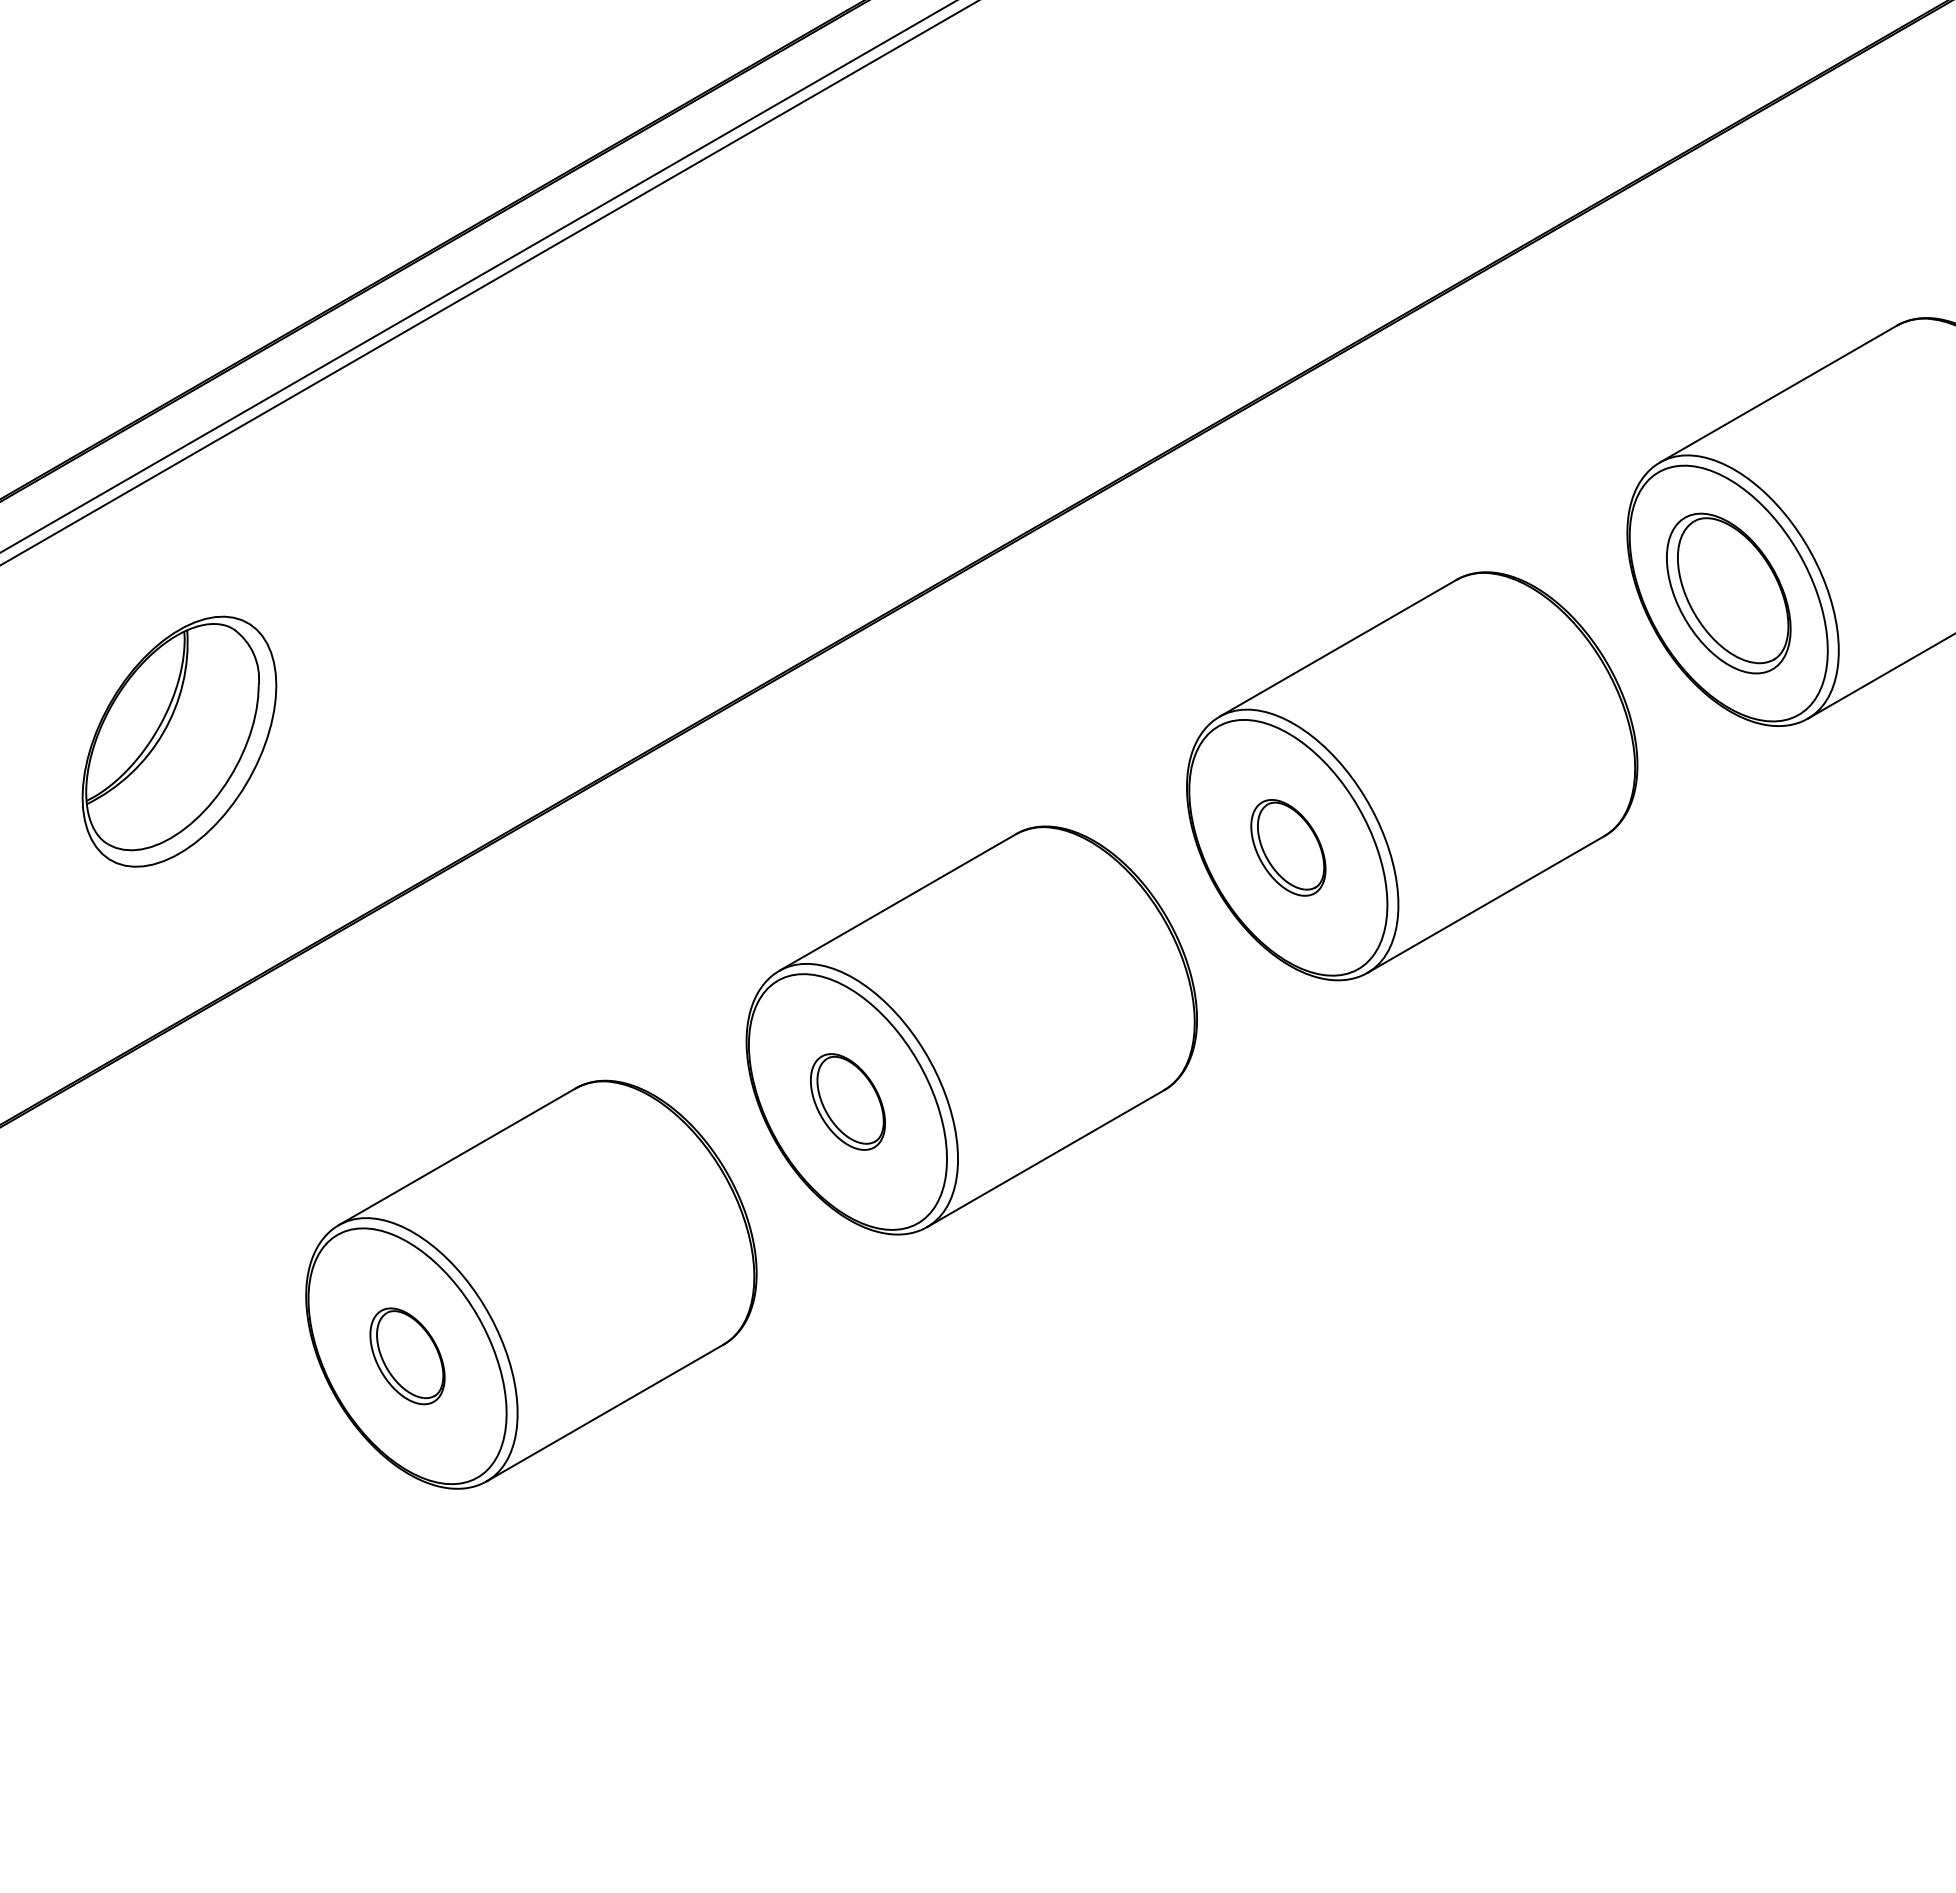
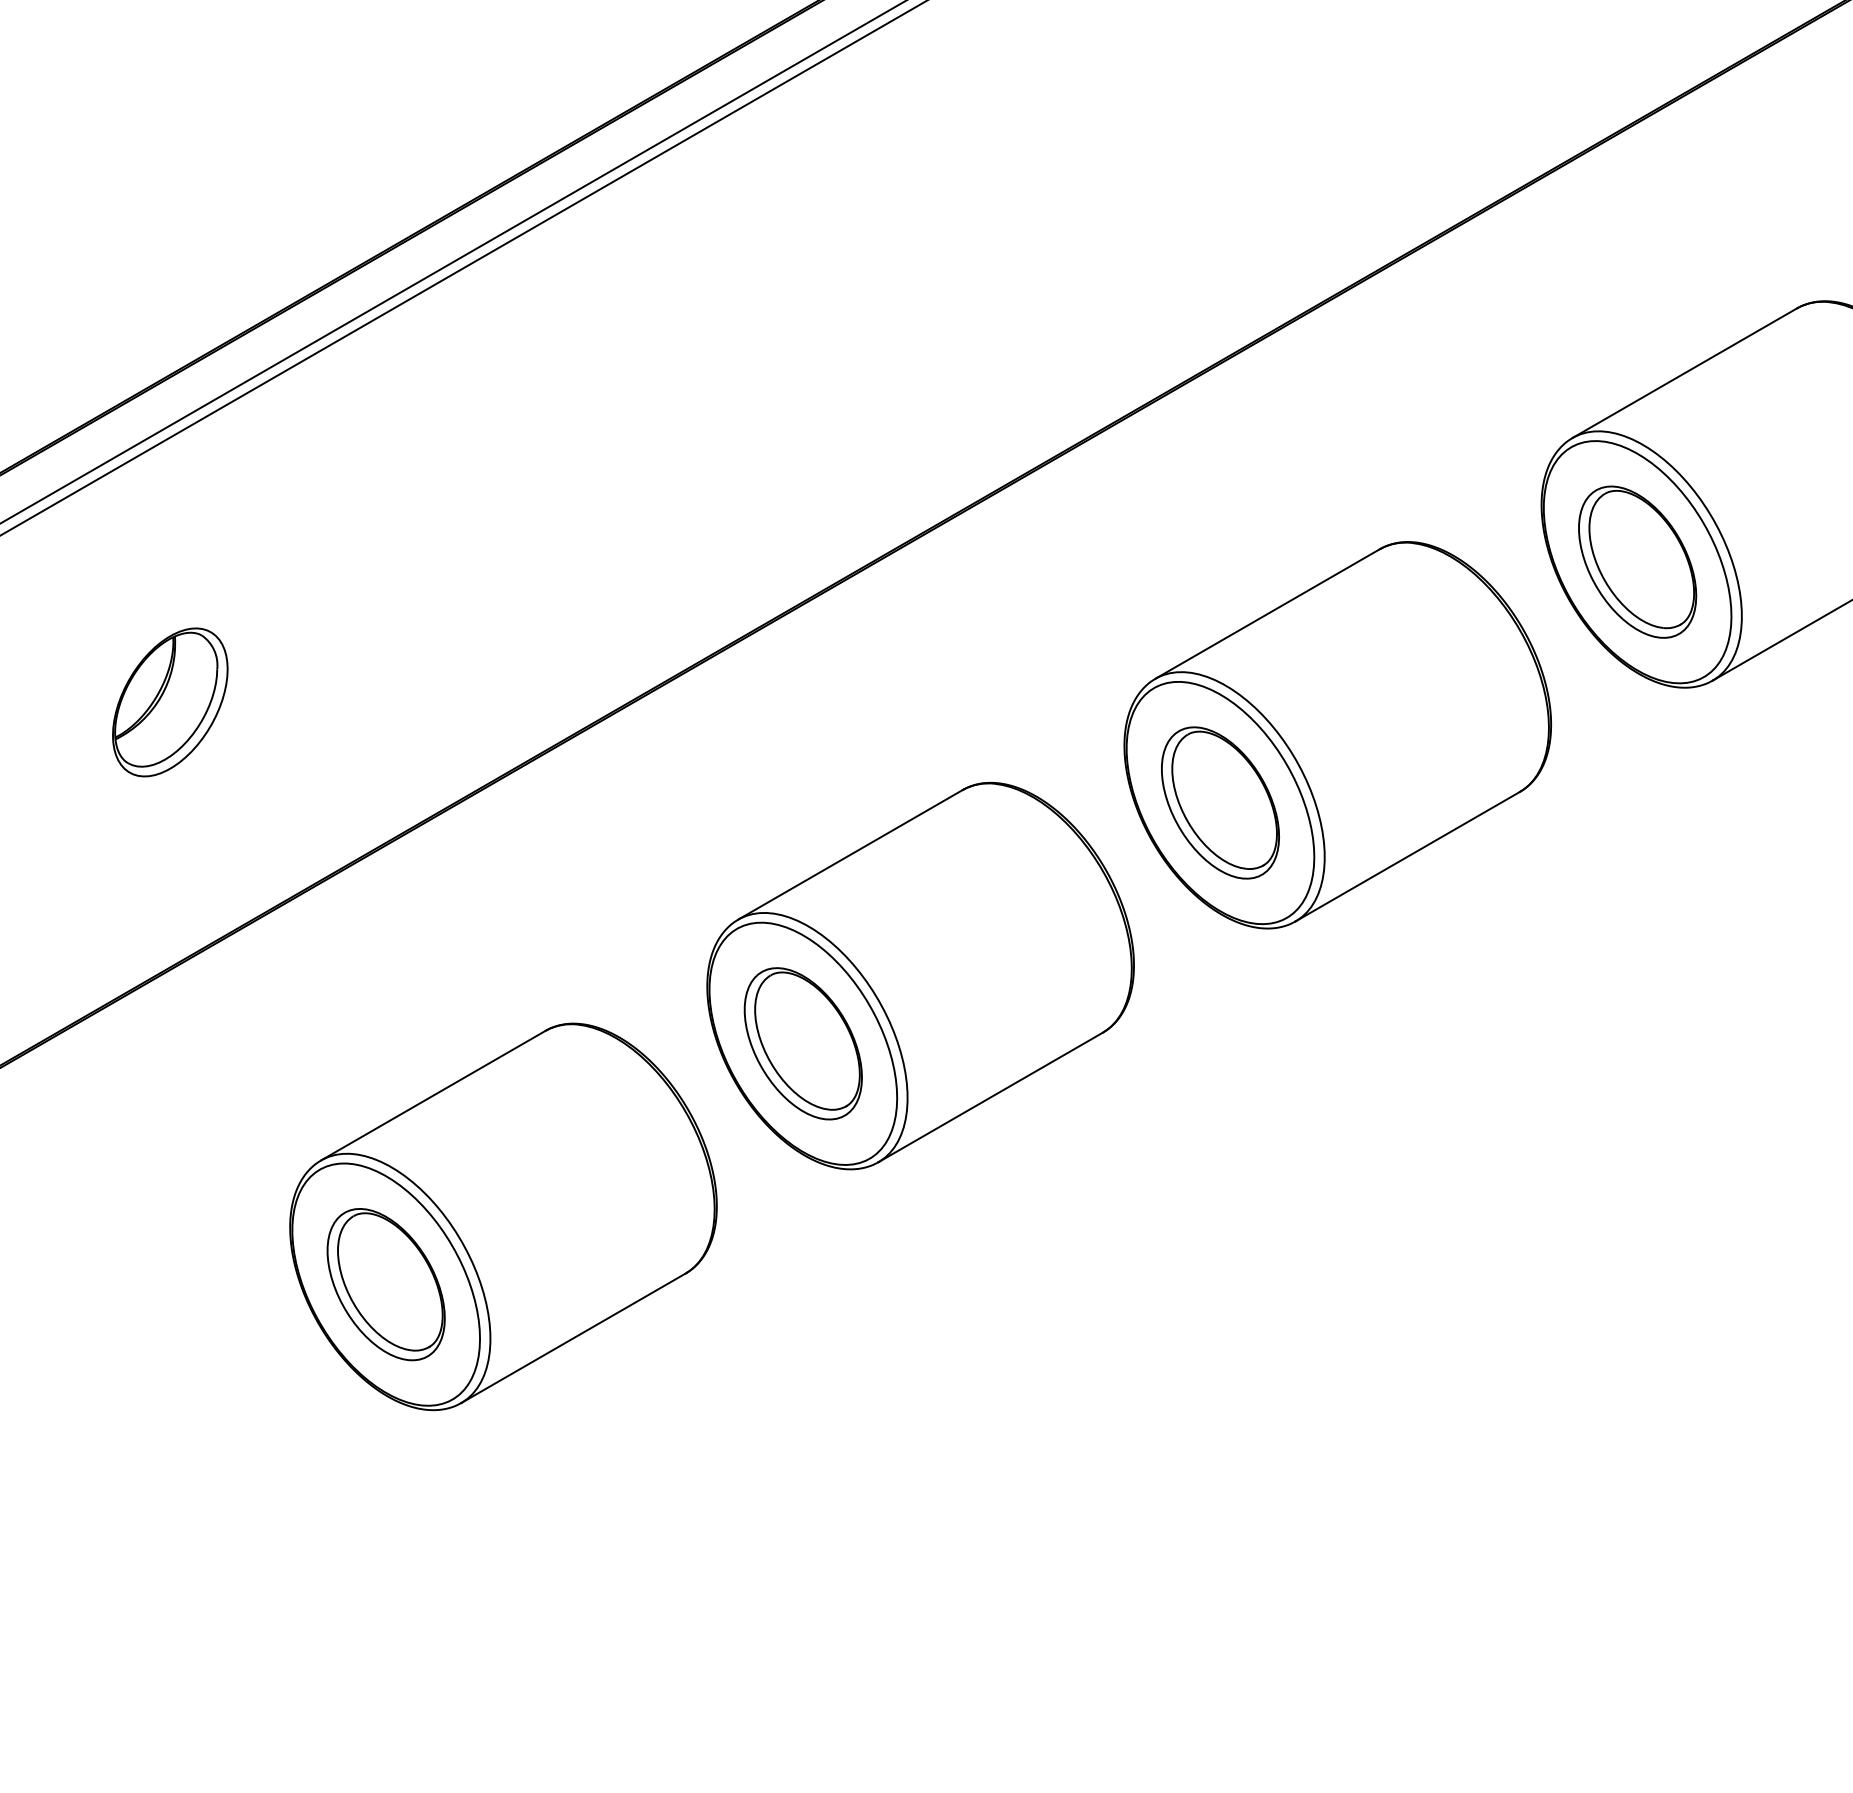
part: (179, 741) -> (170, 702), size x0.62
part: (1288, 847) -> (1220, 802), size x1.67
part: (847, 1101) -> (802, 1043), size x1.67
part: (407, 1356) -> (386, 1284), size x1.67

